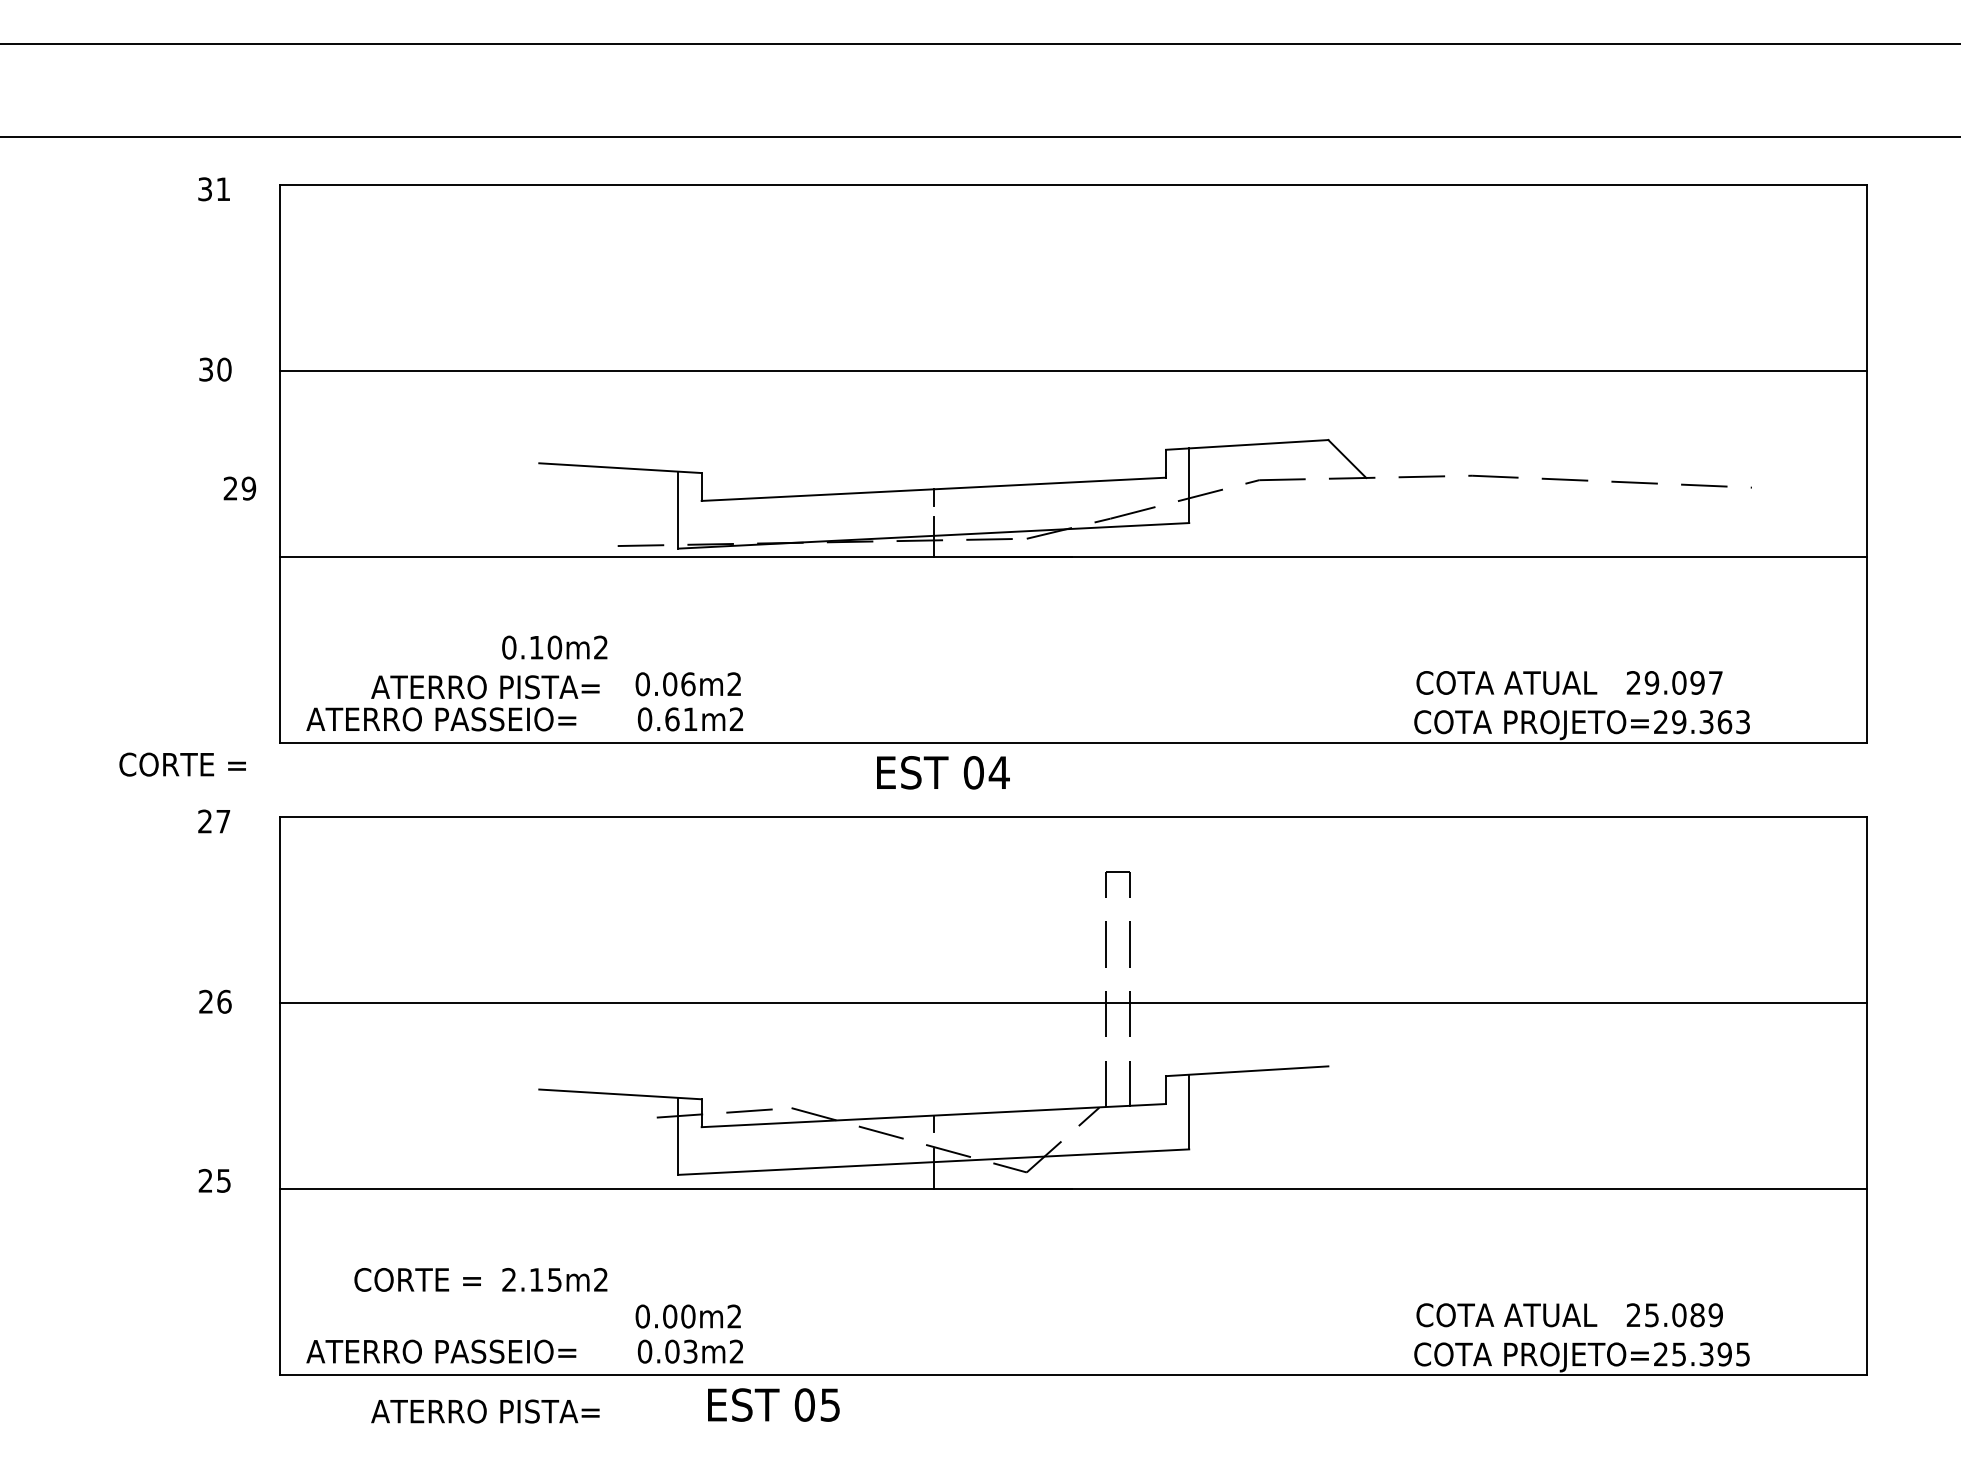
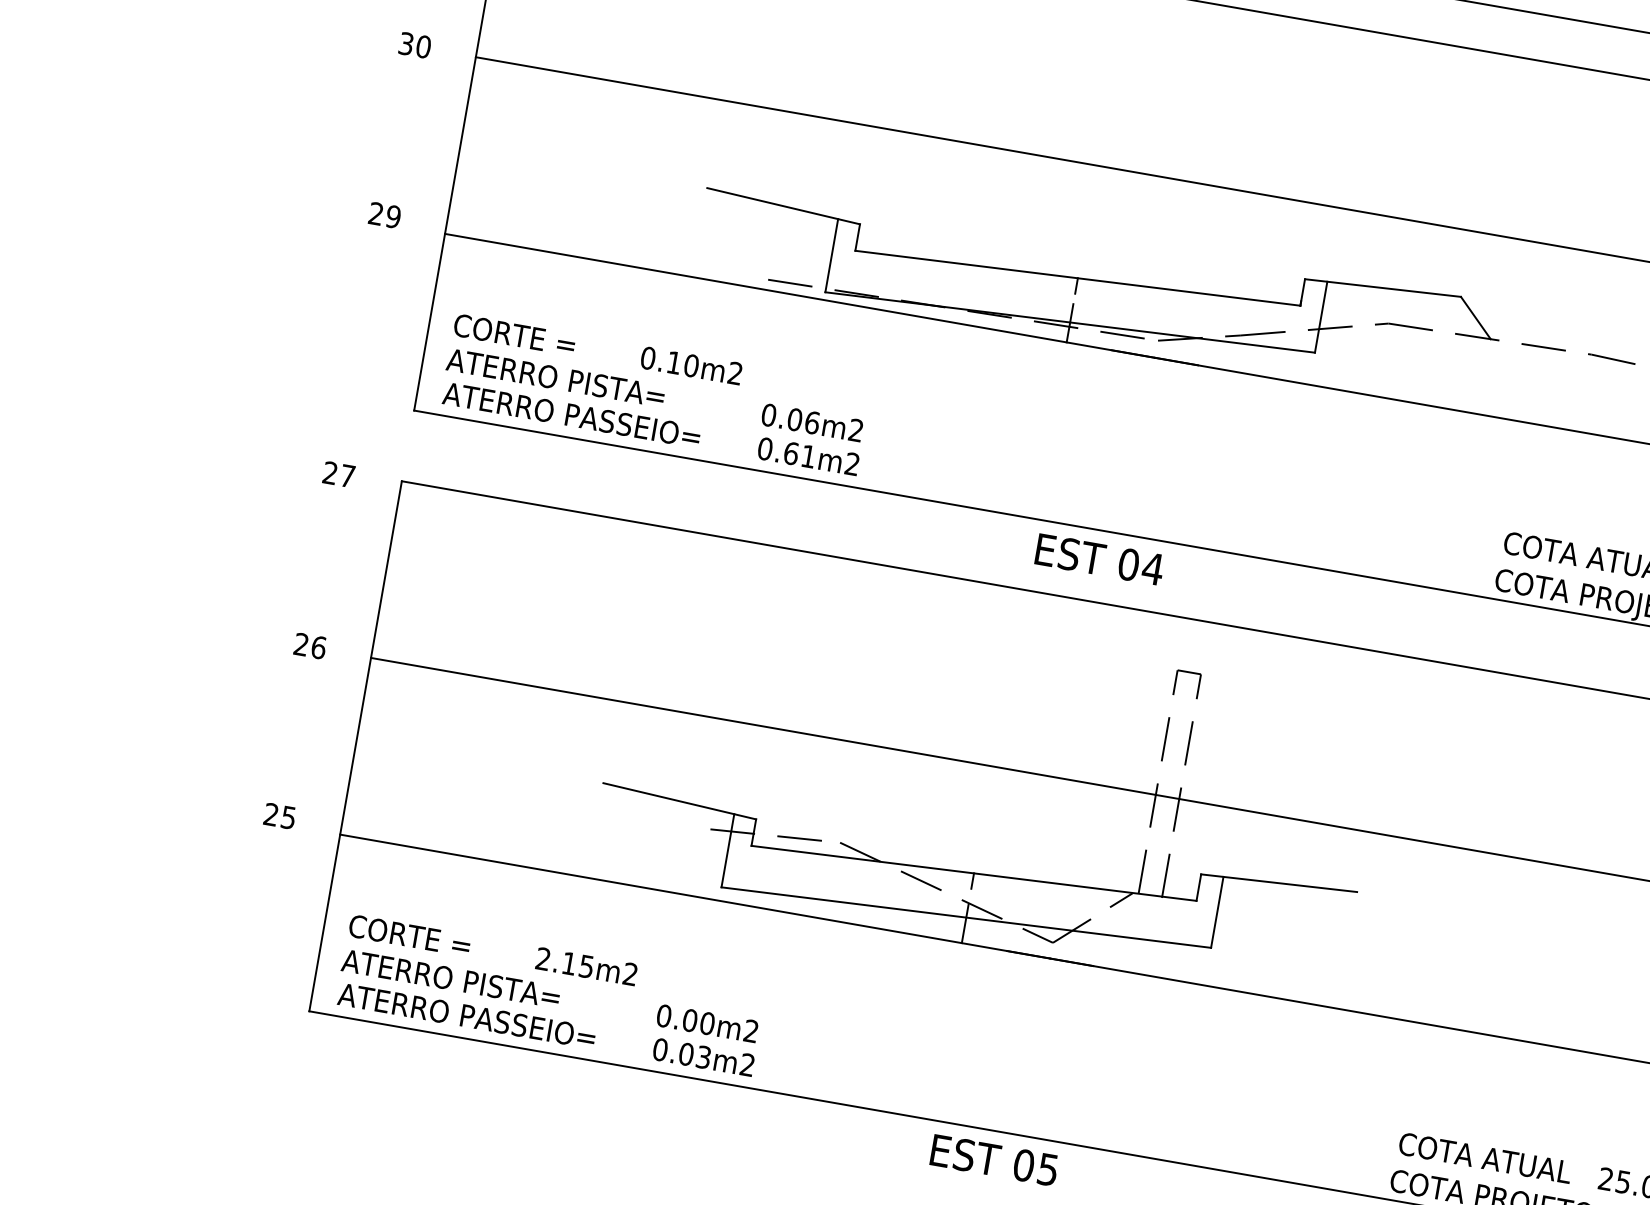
text: (239, 488) -> (384, 215), moved
text: (485, 687) -> (555, 378), moved
text: (182, 764) -> (514, 334), moved
text: (943, 772) -> (1099, 559), moved
text: (417, 1279) -> (409, 935), moved
text: (773, 1404) -> (994, 1159), moved
text: (485, 1411) -> (451, 978), moved

